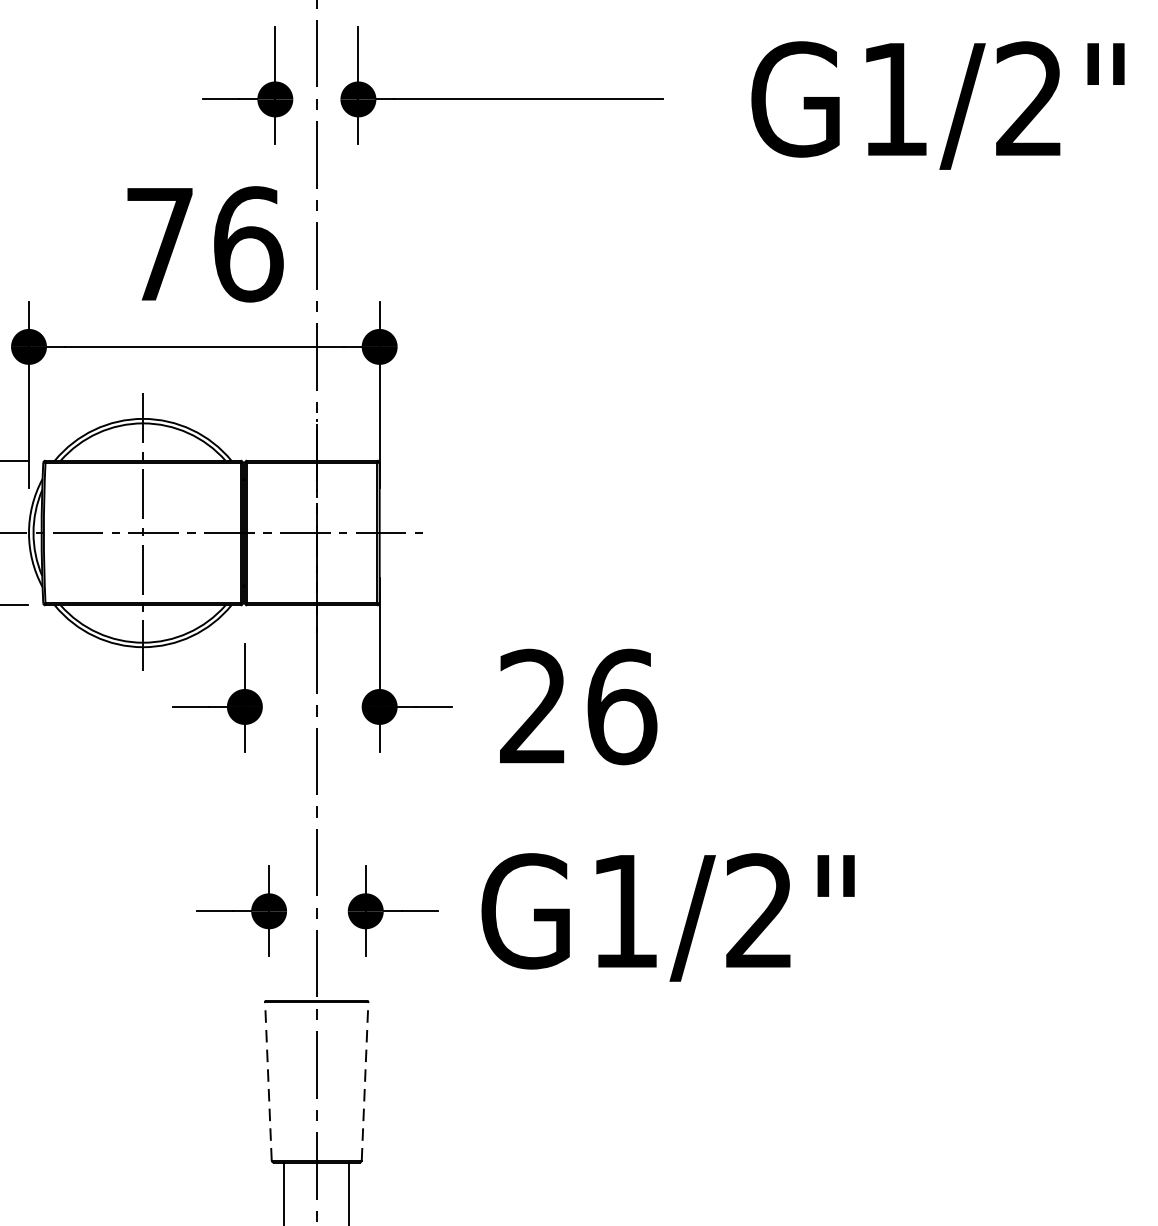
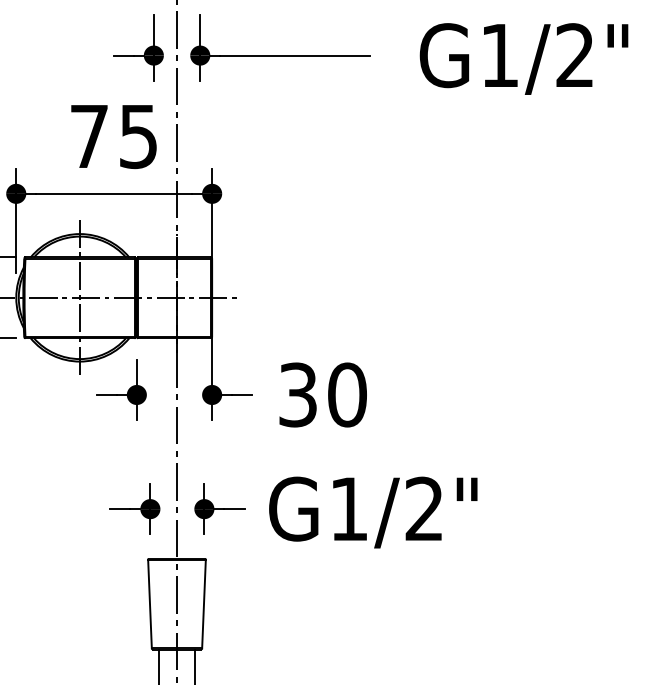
text: (247, 244) -> (138, 136), 76 -> 75
text: (579, 706) -> (323, 394), 26 -> 30
line: (267, 1080) -> (149, 603), dashed -> solid
line: (365, 1080) -> (204, 603), dashed -> solid

